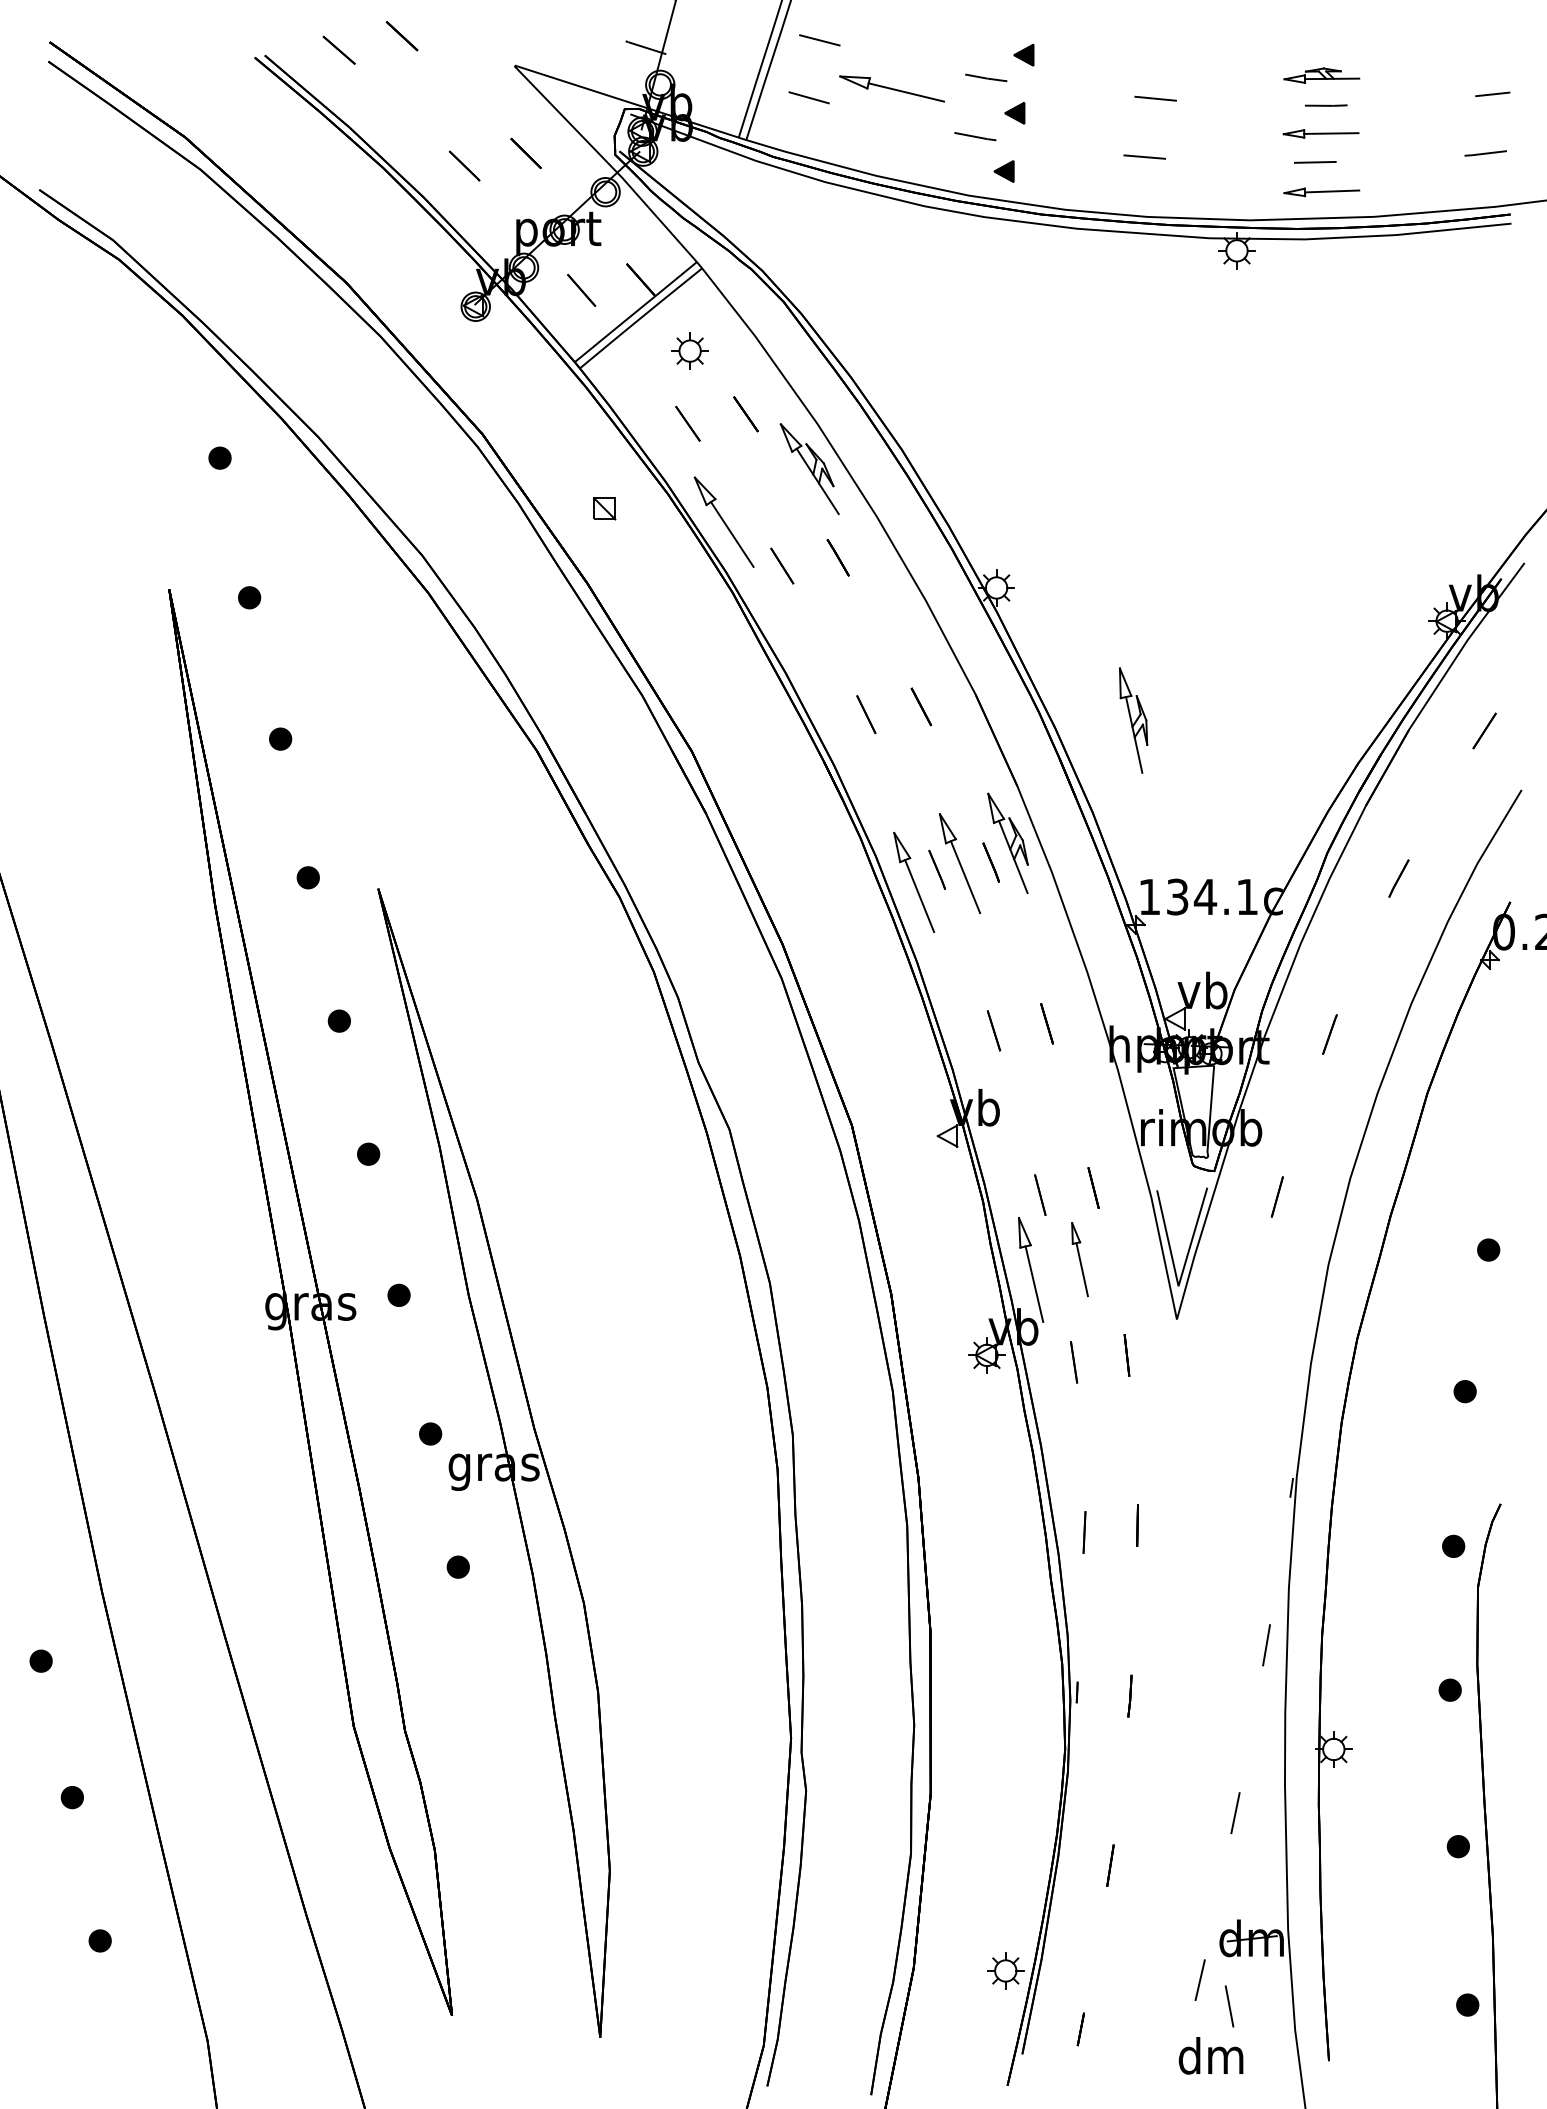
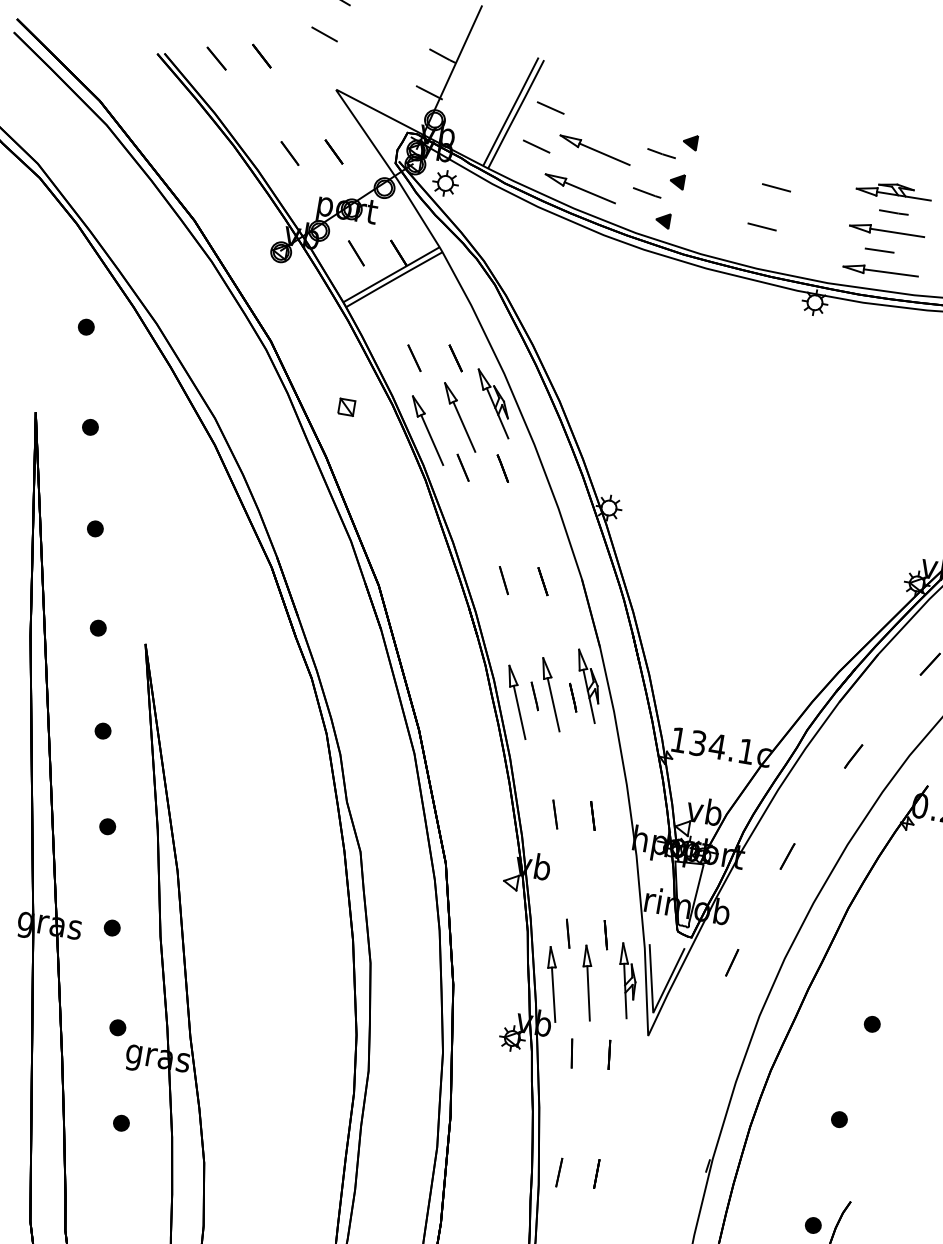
part: (1321, 75) -> (894, 191), size x1.43
part: (1320, 133) -> (886, 231), size x1.43
part: (880, 146) -> (580, 188), added
part: (1321, 192) -> (880, 272), size x1.43
part: (689, 350) -> (445, 182), moved
part: (765, 495) -> (459, 416), added
part: (1133, 720) -> (626, 980), moved
part: (1079, 1259) -> (587, 982), size x1.43

